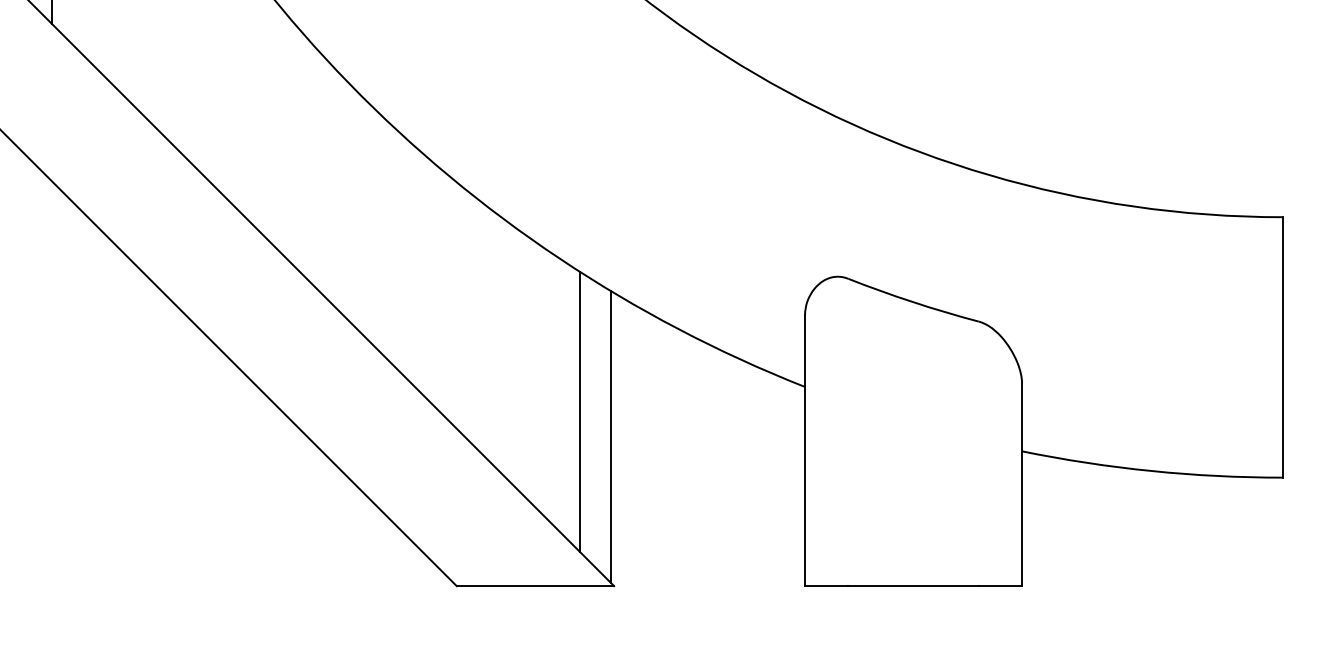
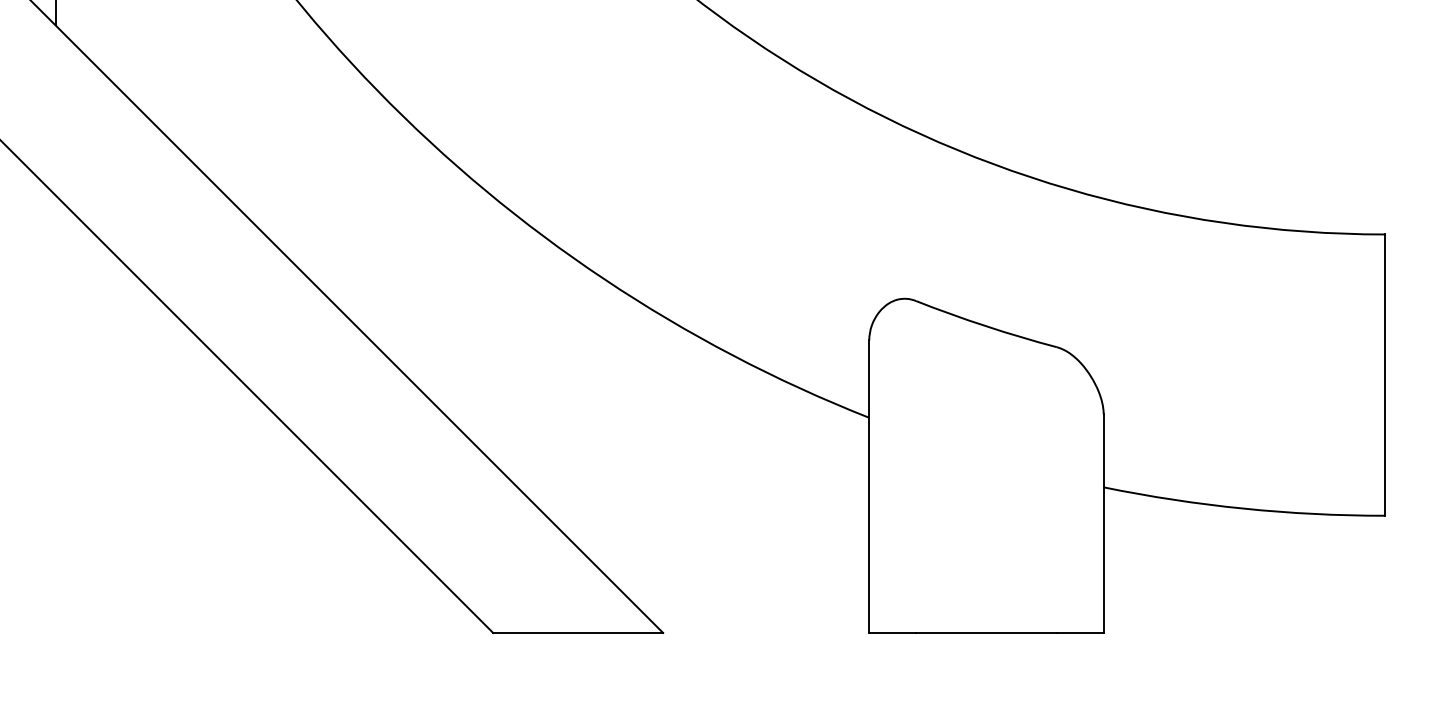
line: (580, 411) -> (626, 444), removed
line: (610, 436) -> (659, 471), removed

